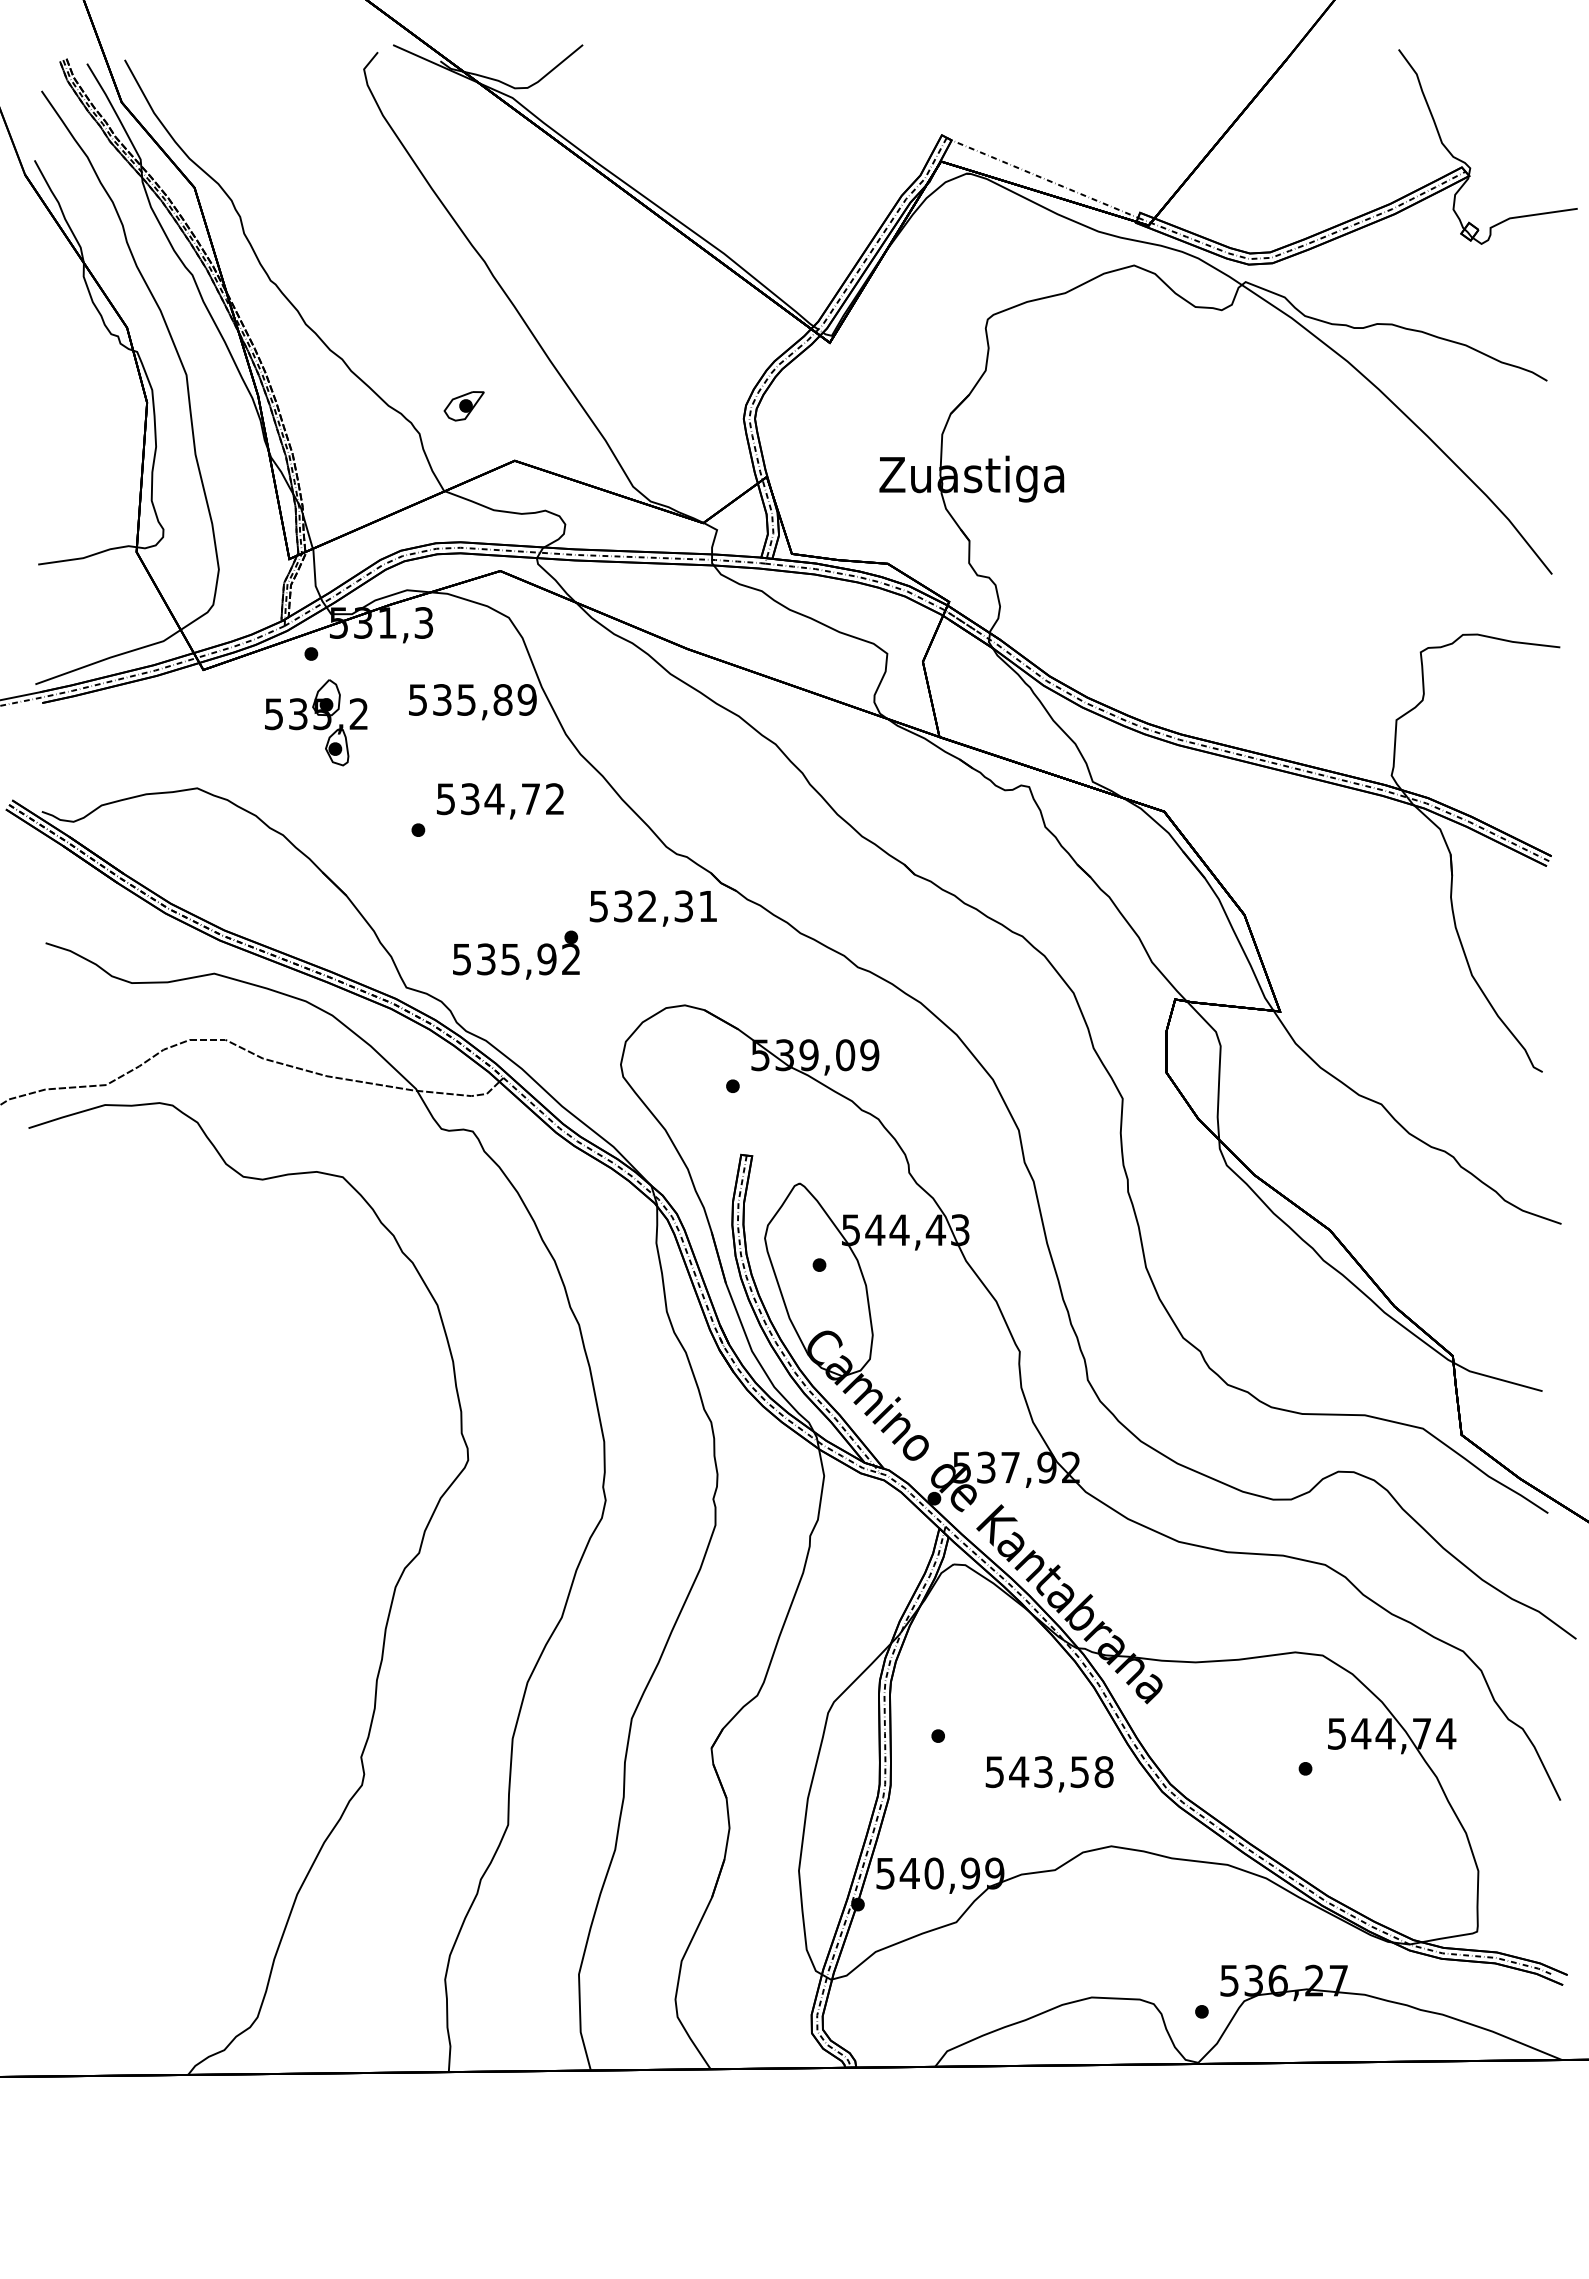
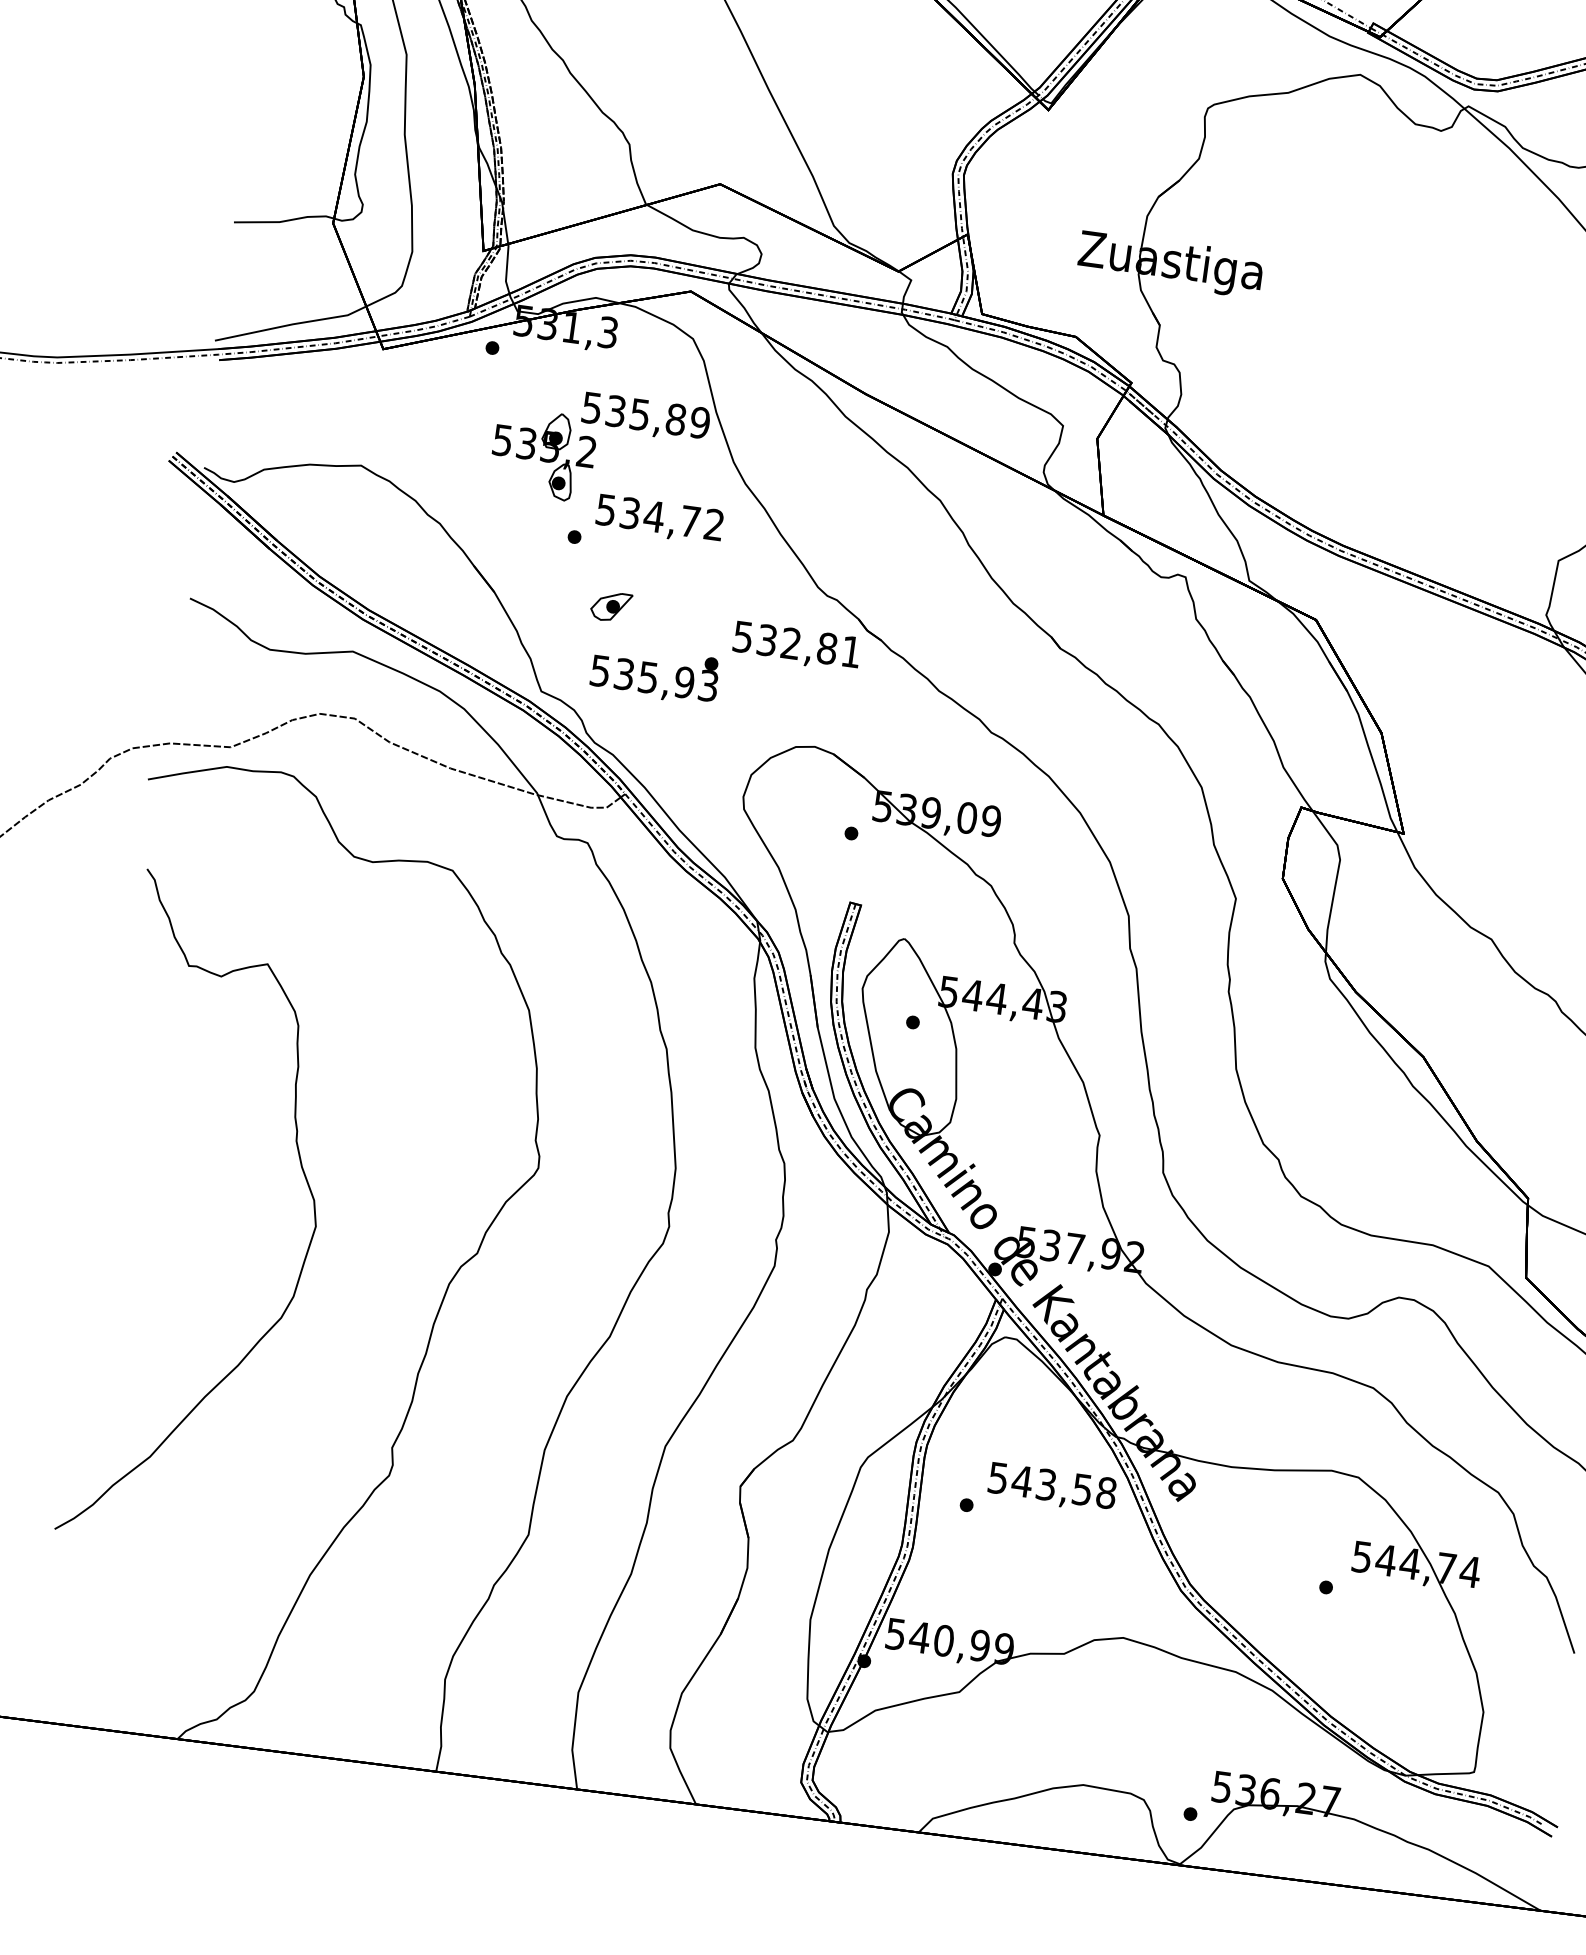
part: (463, 406) -> (610, 606), moved
part: (316, 722) -> (543, 454), moved
text: (683, 906) -> (826, 648), 532,31 -> 532,81
text: (571, 959) -> (708, 686), 535,92 -> 535,93
curve: (239, 1504) -> (305, 1180), added
text: (1049, 1774) -> (1052, 1488), moved

